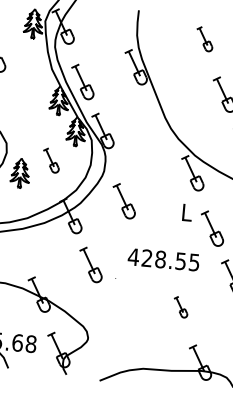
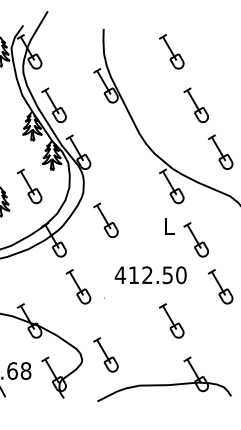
part: (204, 38) -> (171, 51), size x1.43
part: (51, 160) -> (29, 186), size x1.43
text: (170, 260) -> (157, 275), 428.55 -> 412.50
part: (180, 306) -> (171, 320), size x1.67
part: (111, 334) -> (105, 354), added

